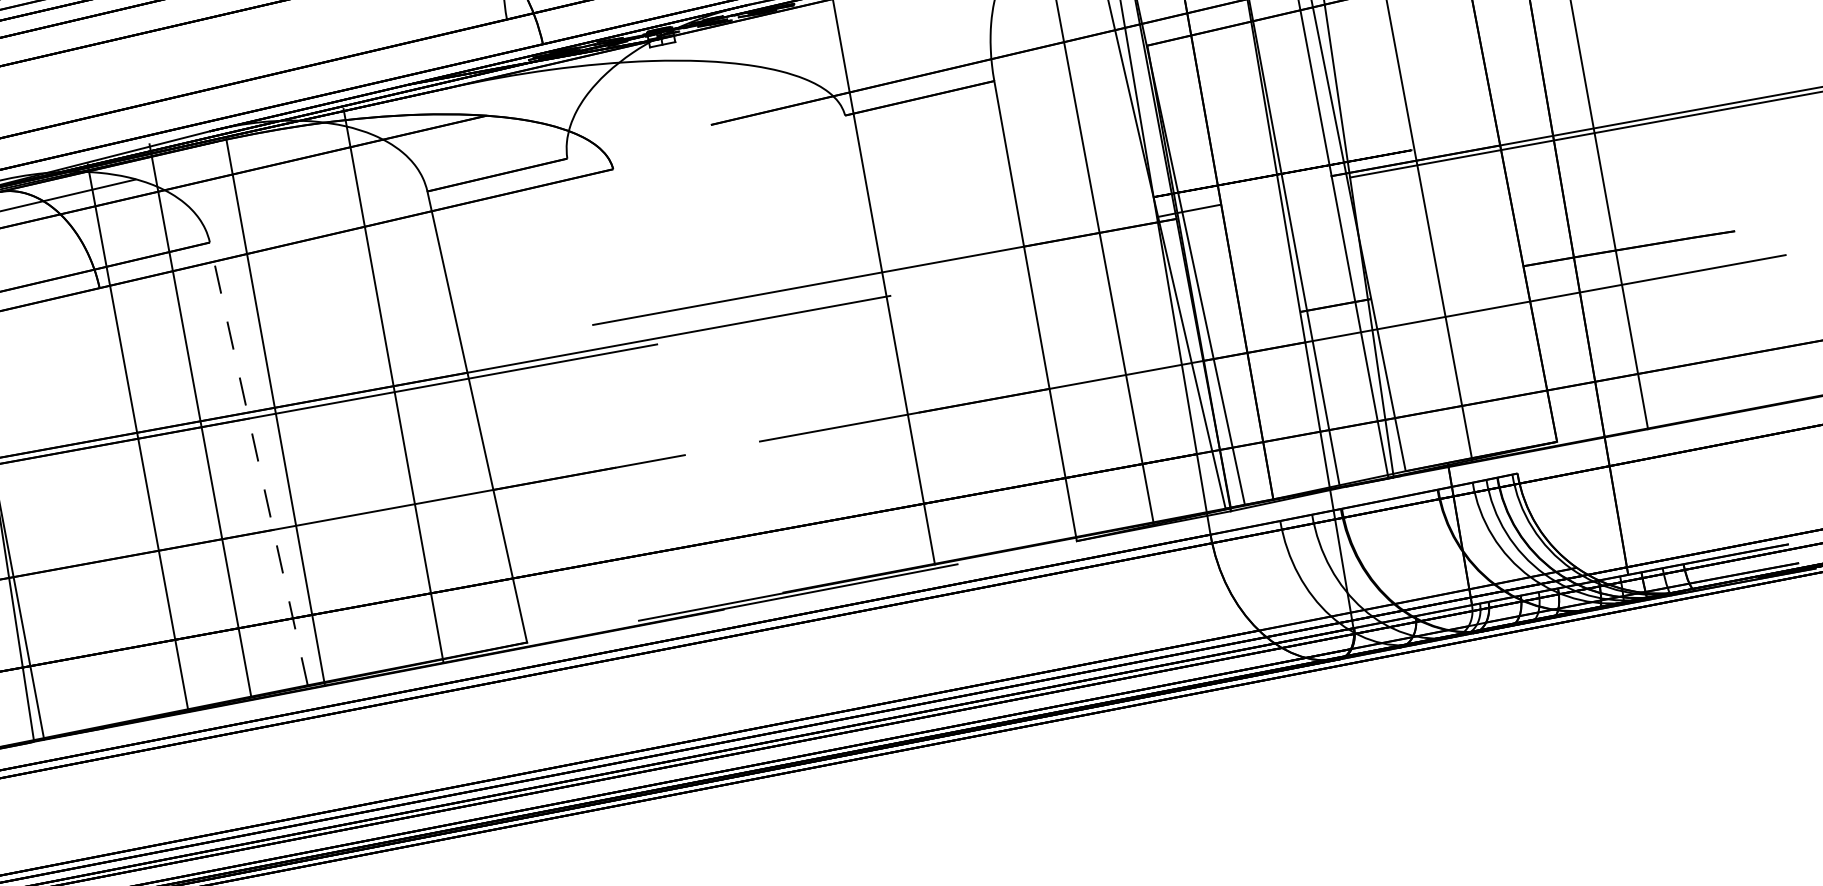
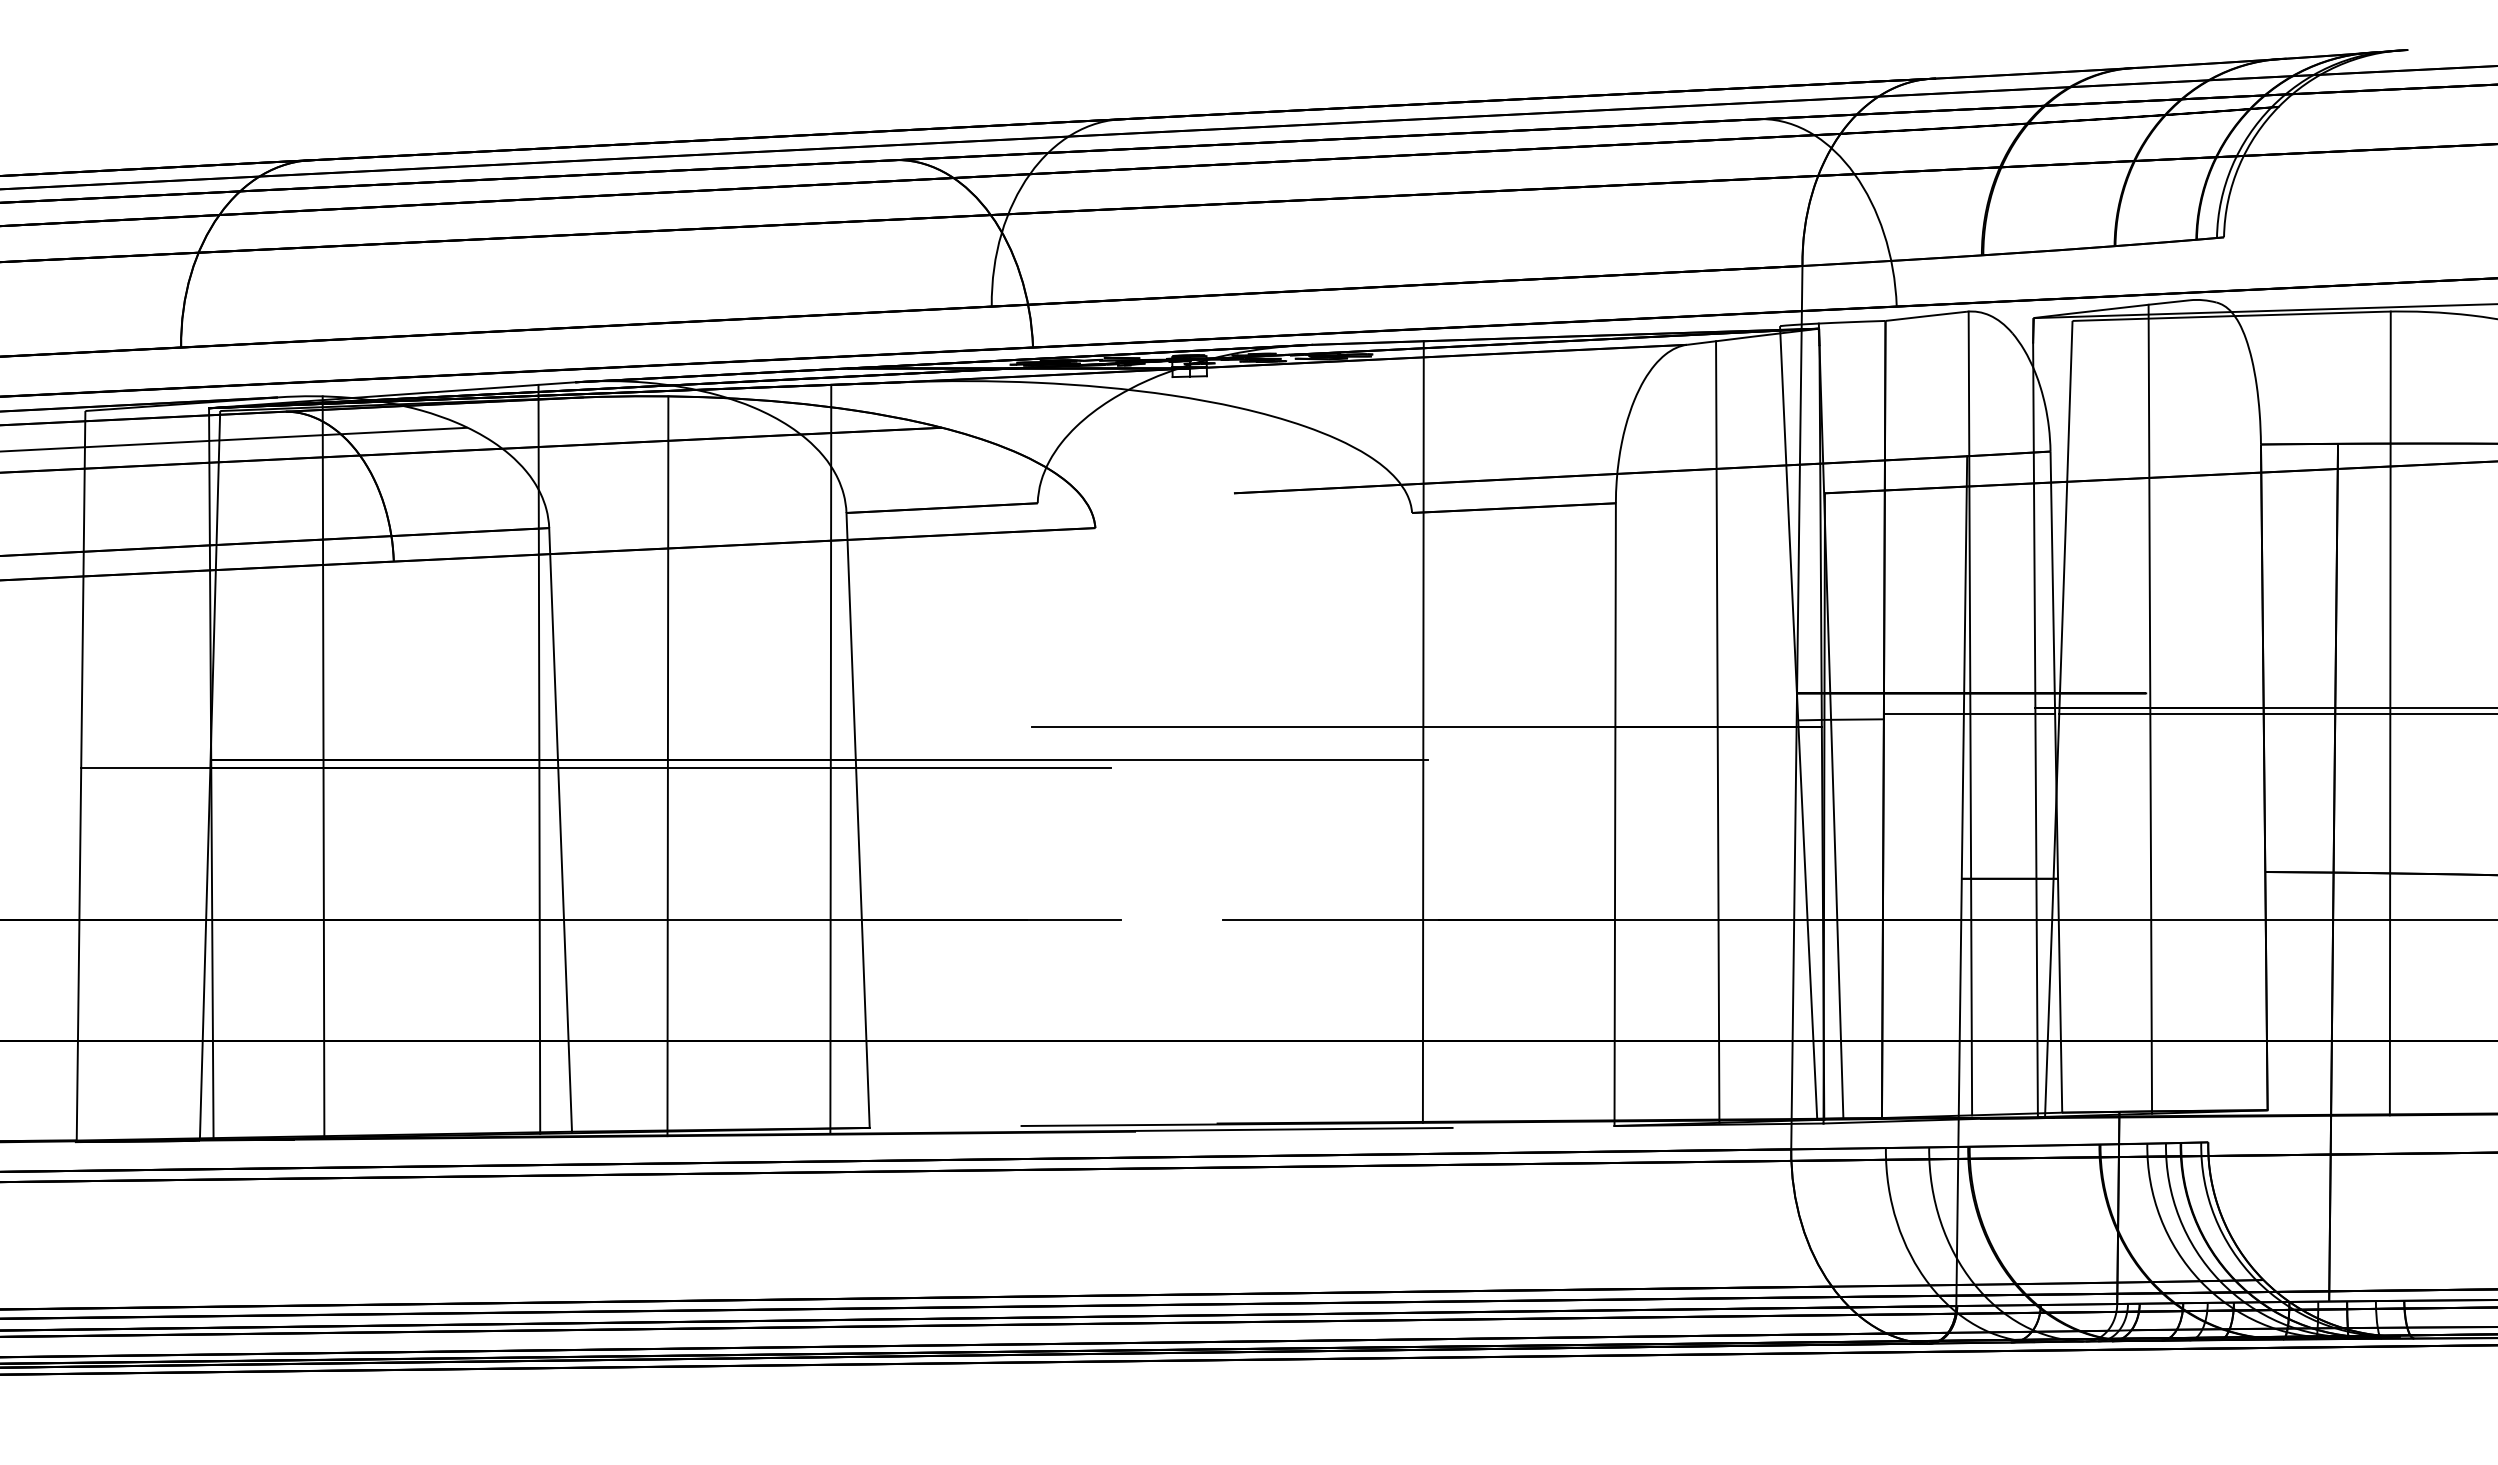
line: (1283, 189) -> (1969, 714), added
line: (393, 385) -> (830, 758), moved
line: (275, 412) -> (667, 766), moved
line: (200, 420) -> (539, 758), moved
line: (137, 437) -> (323, 766), moved
line: (258, 463) -> (560, 829), dashed -> solid

